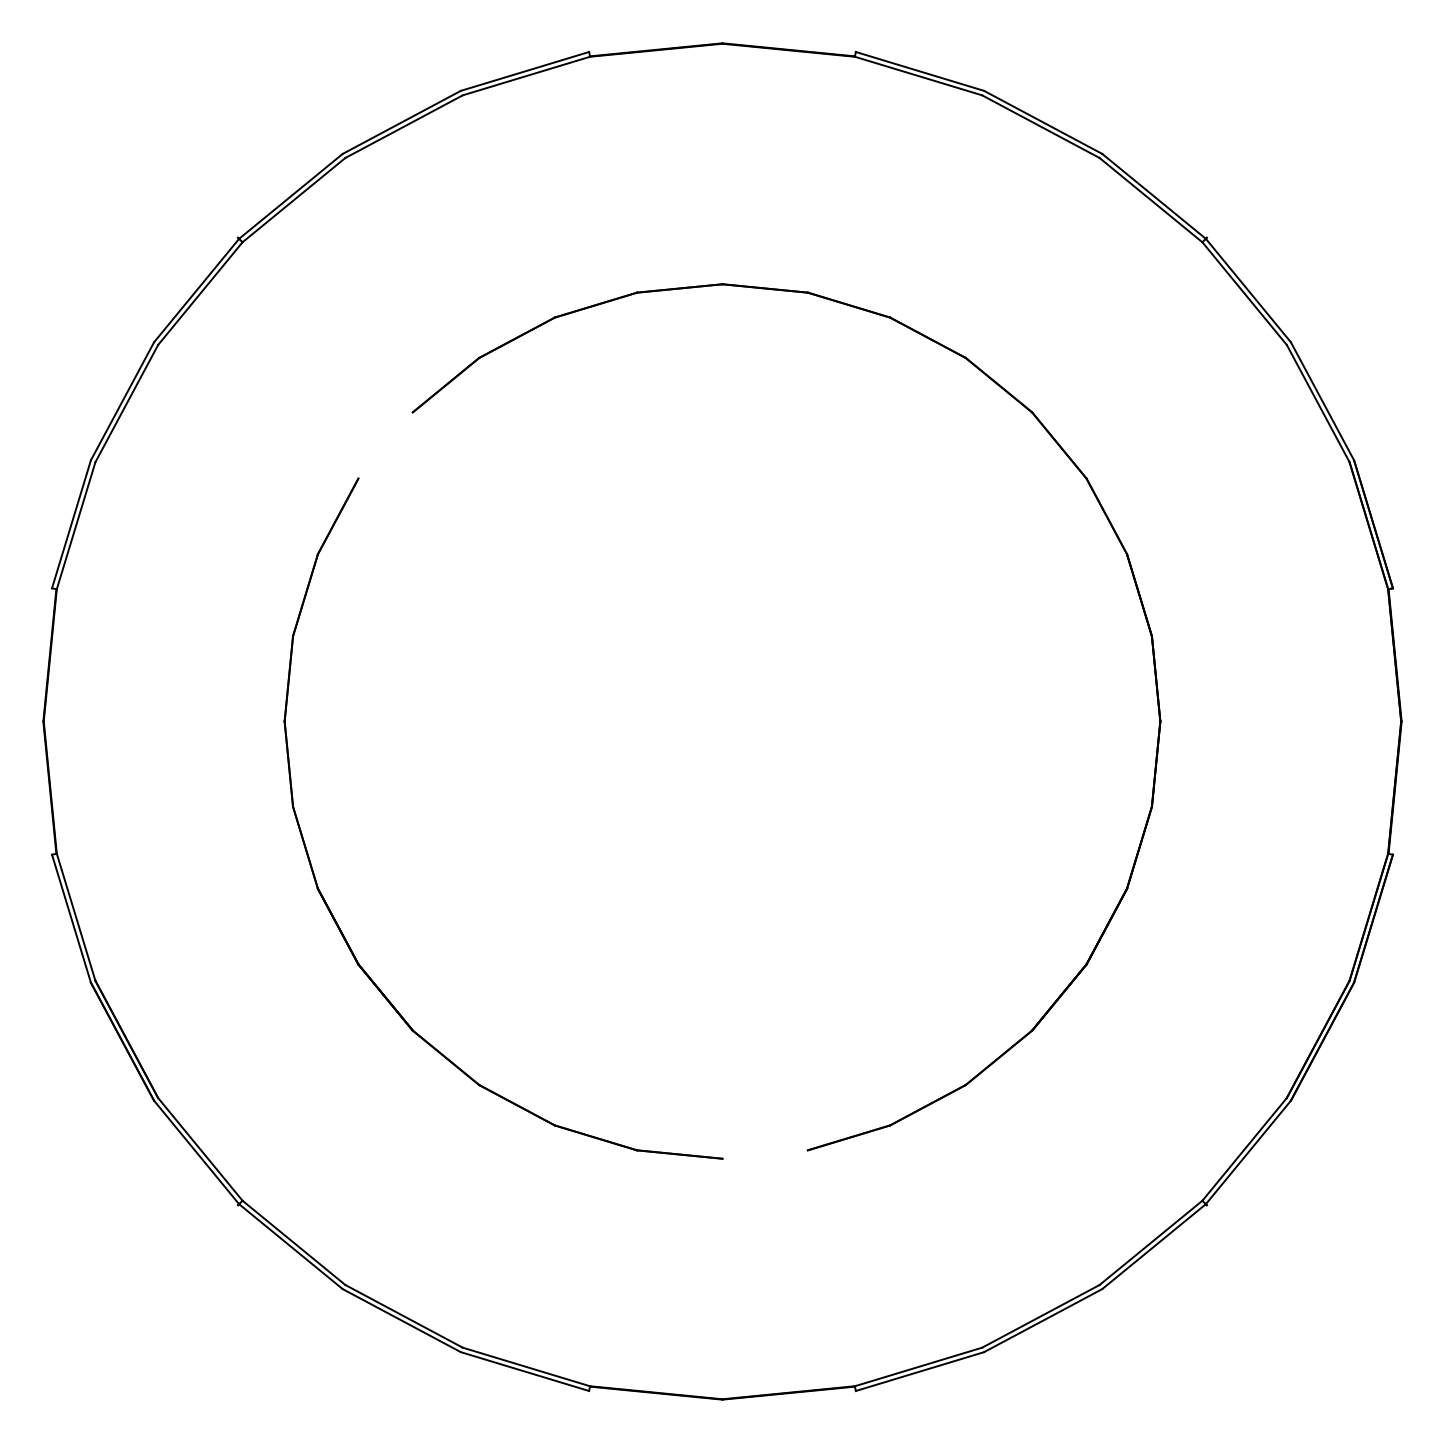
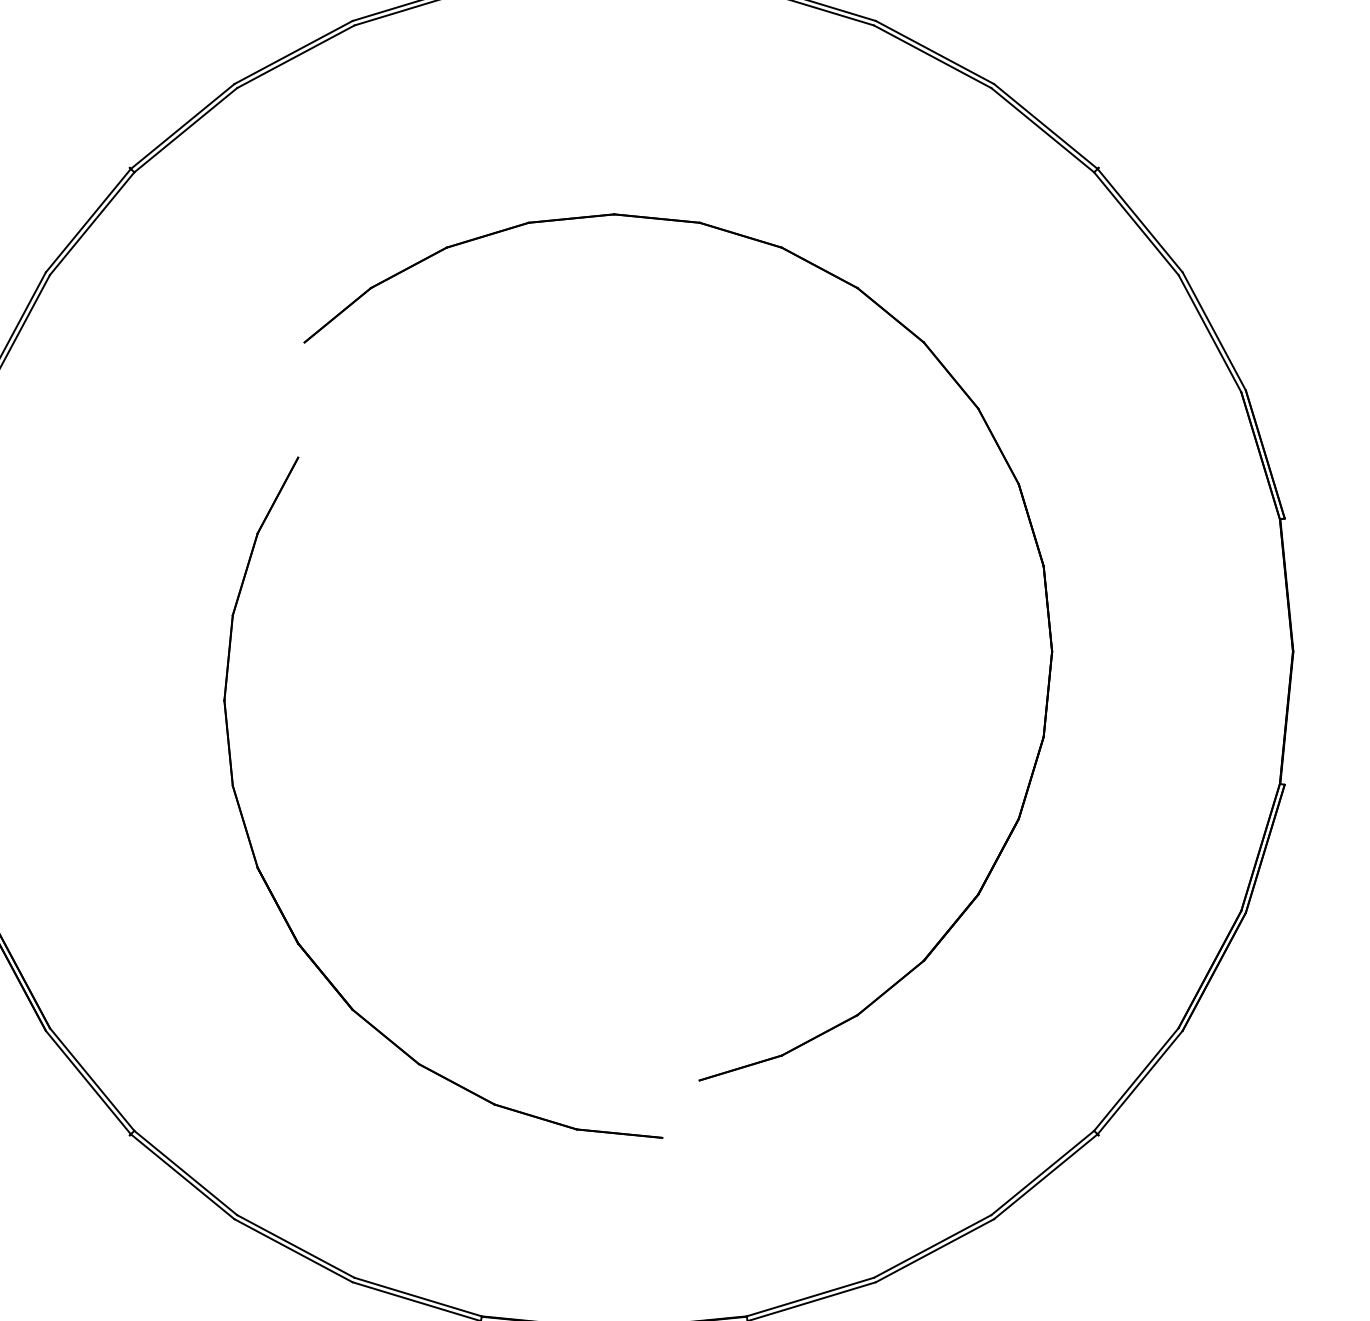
part: (328, 905) -> (268, 884), moved

